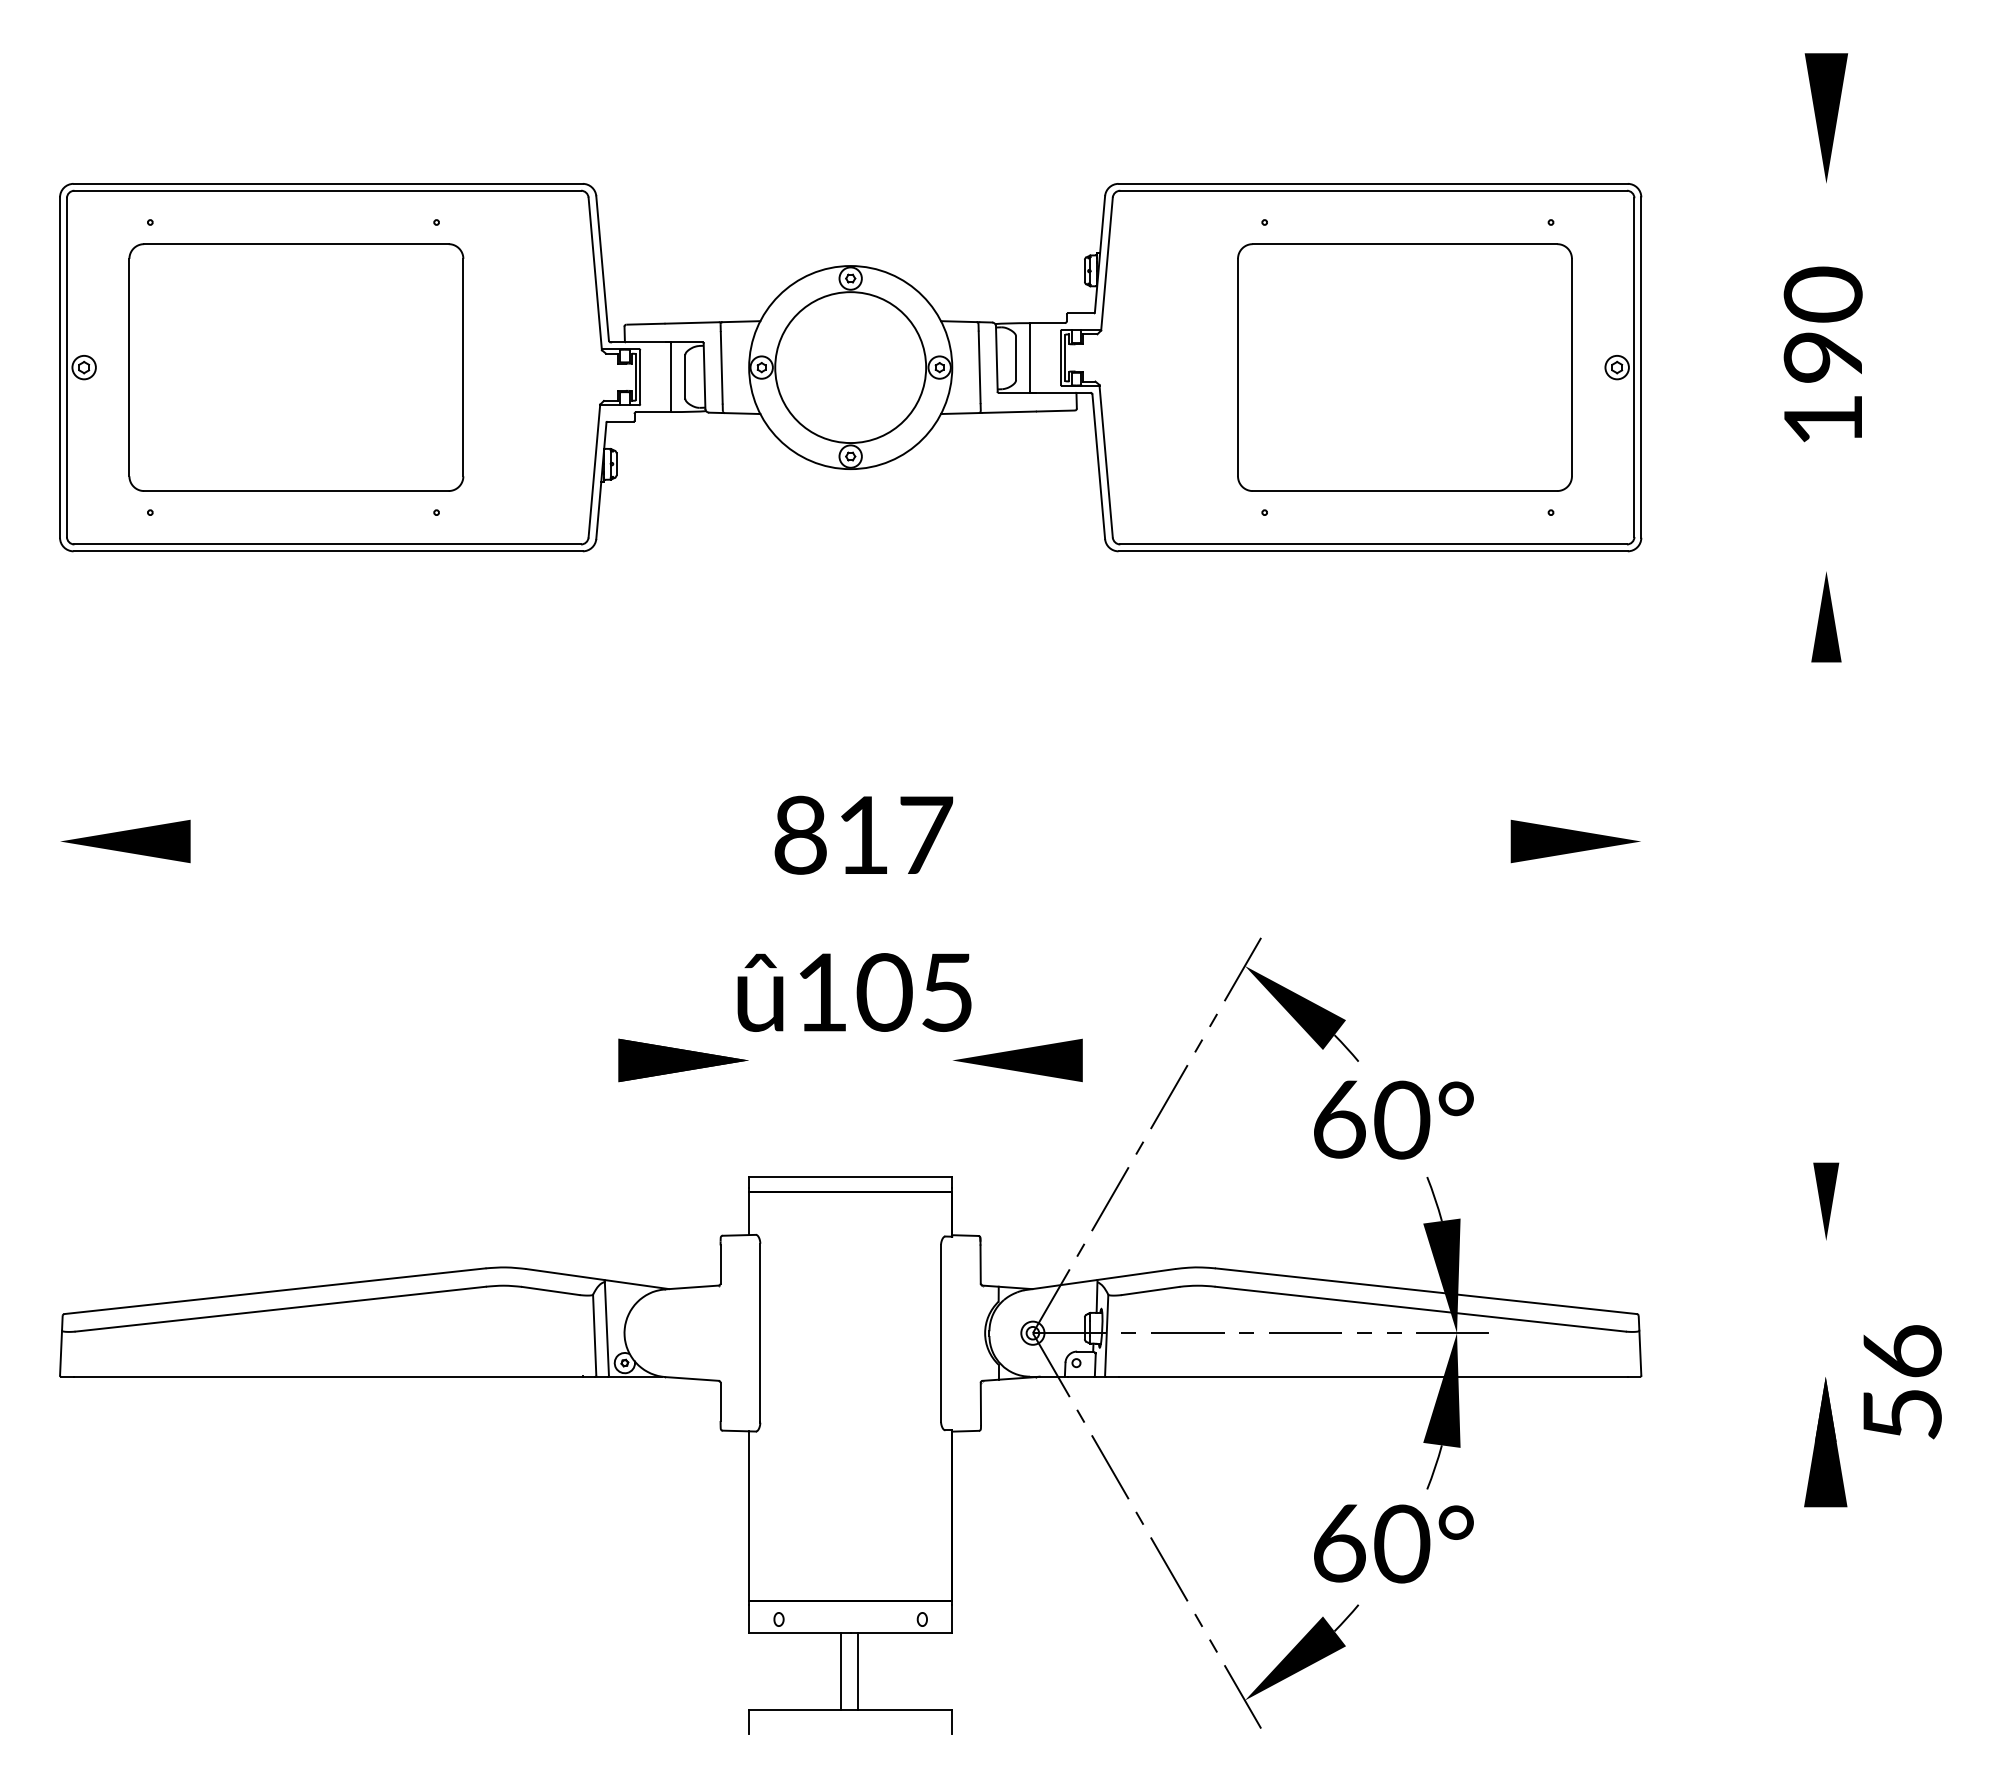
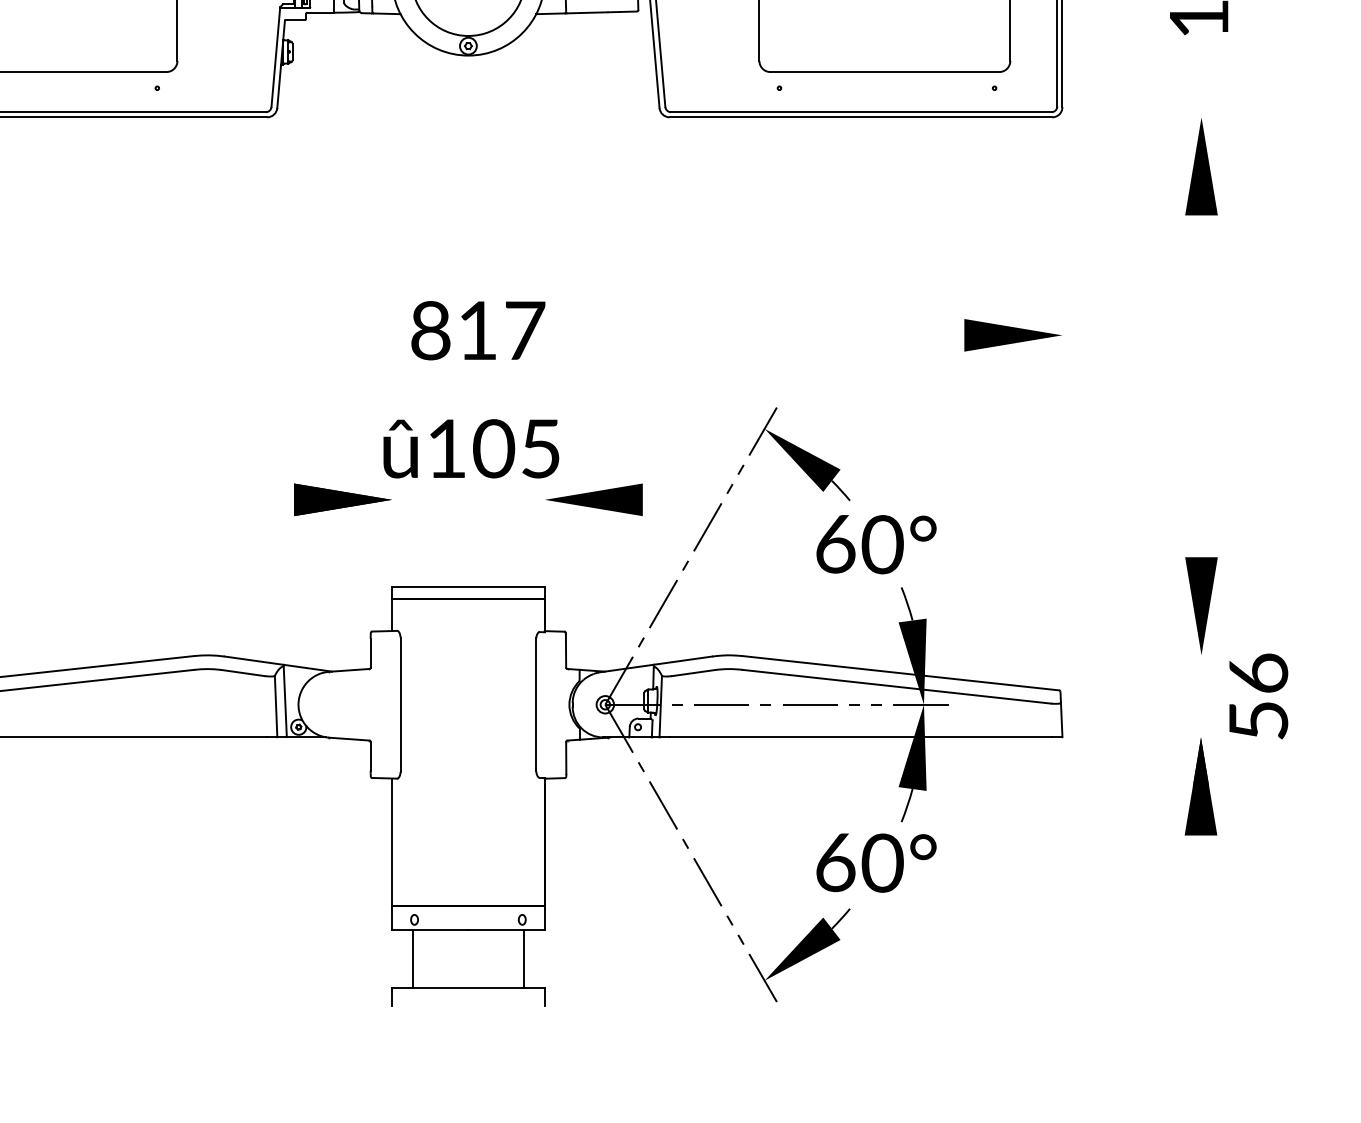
part: (1826, 616) -> (1201, 166), size x1.43
part: (1825, 1201) -> (1200, 605), size x1.67
text: (1902, 1382) -> (1258, 696), moved
line: (841, 1671) -> (413, 958), moved
line: (858, 1671) -> (523, 958), moved

